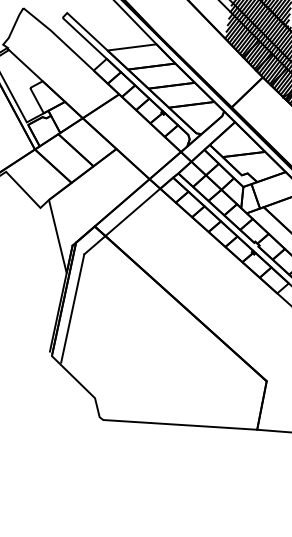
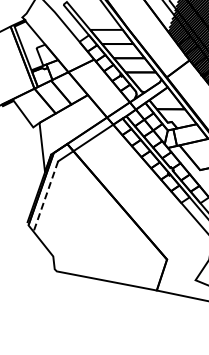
line: (73, 307) -> (46, 195), solid -> dashed

